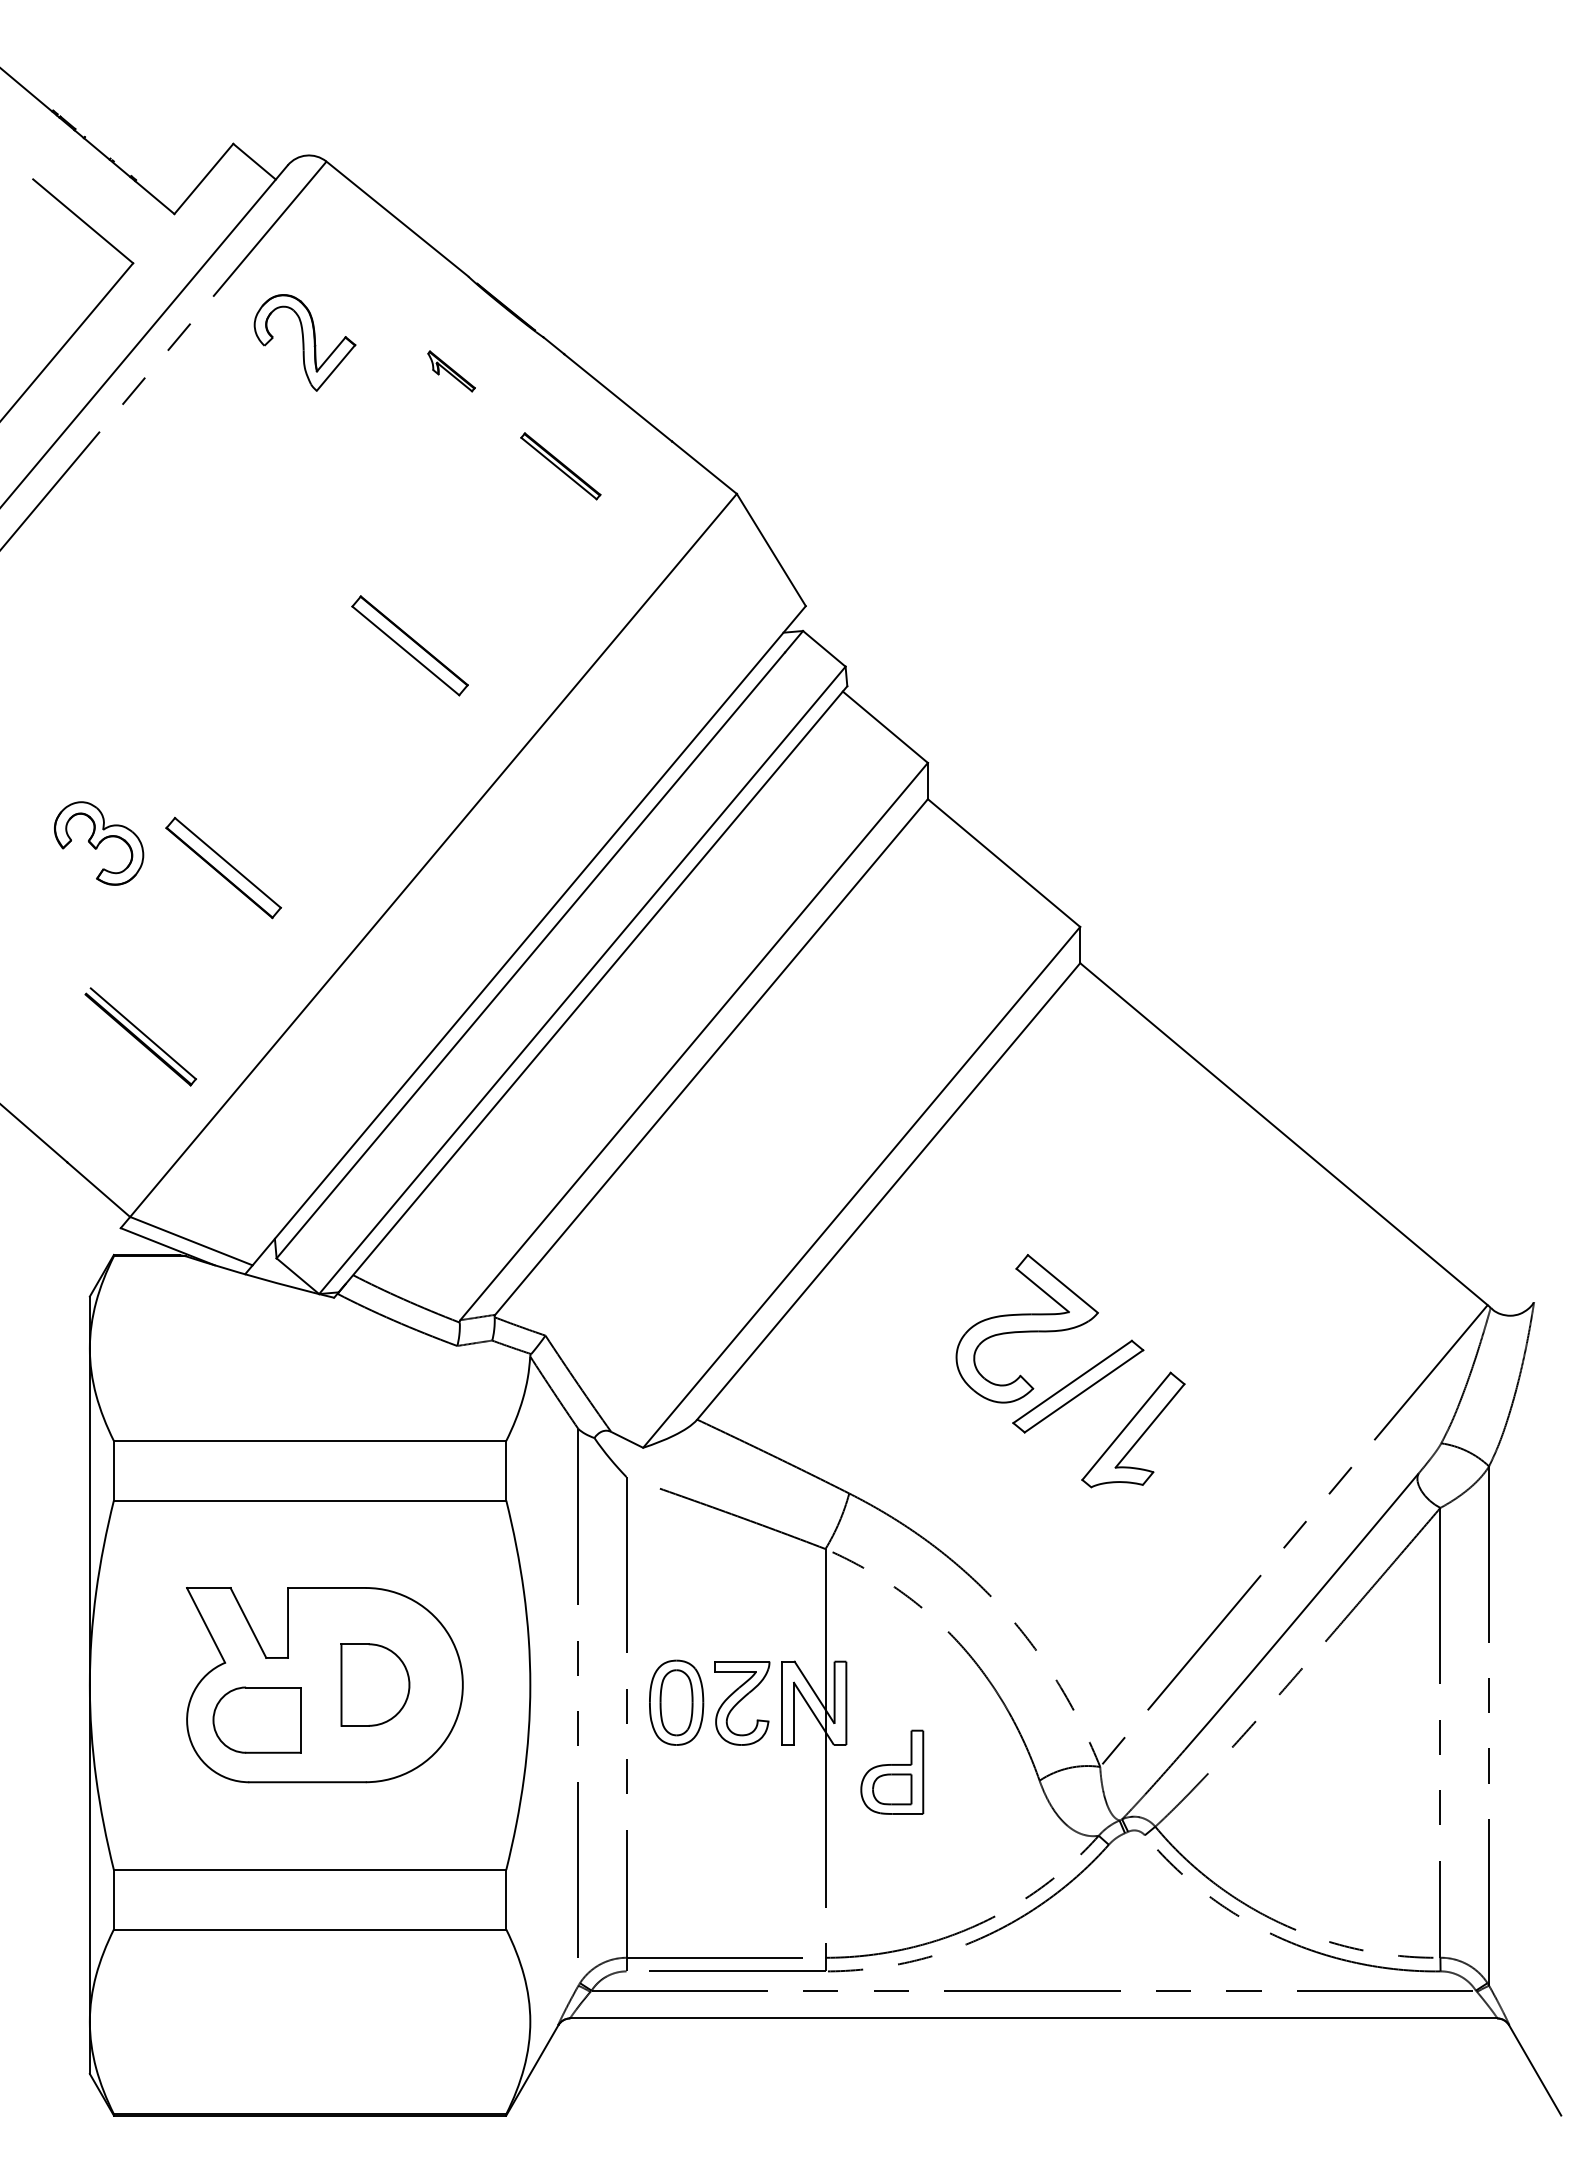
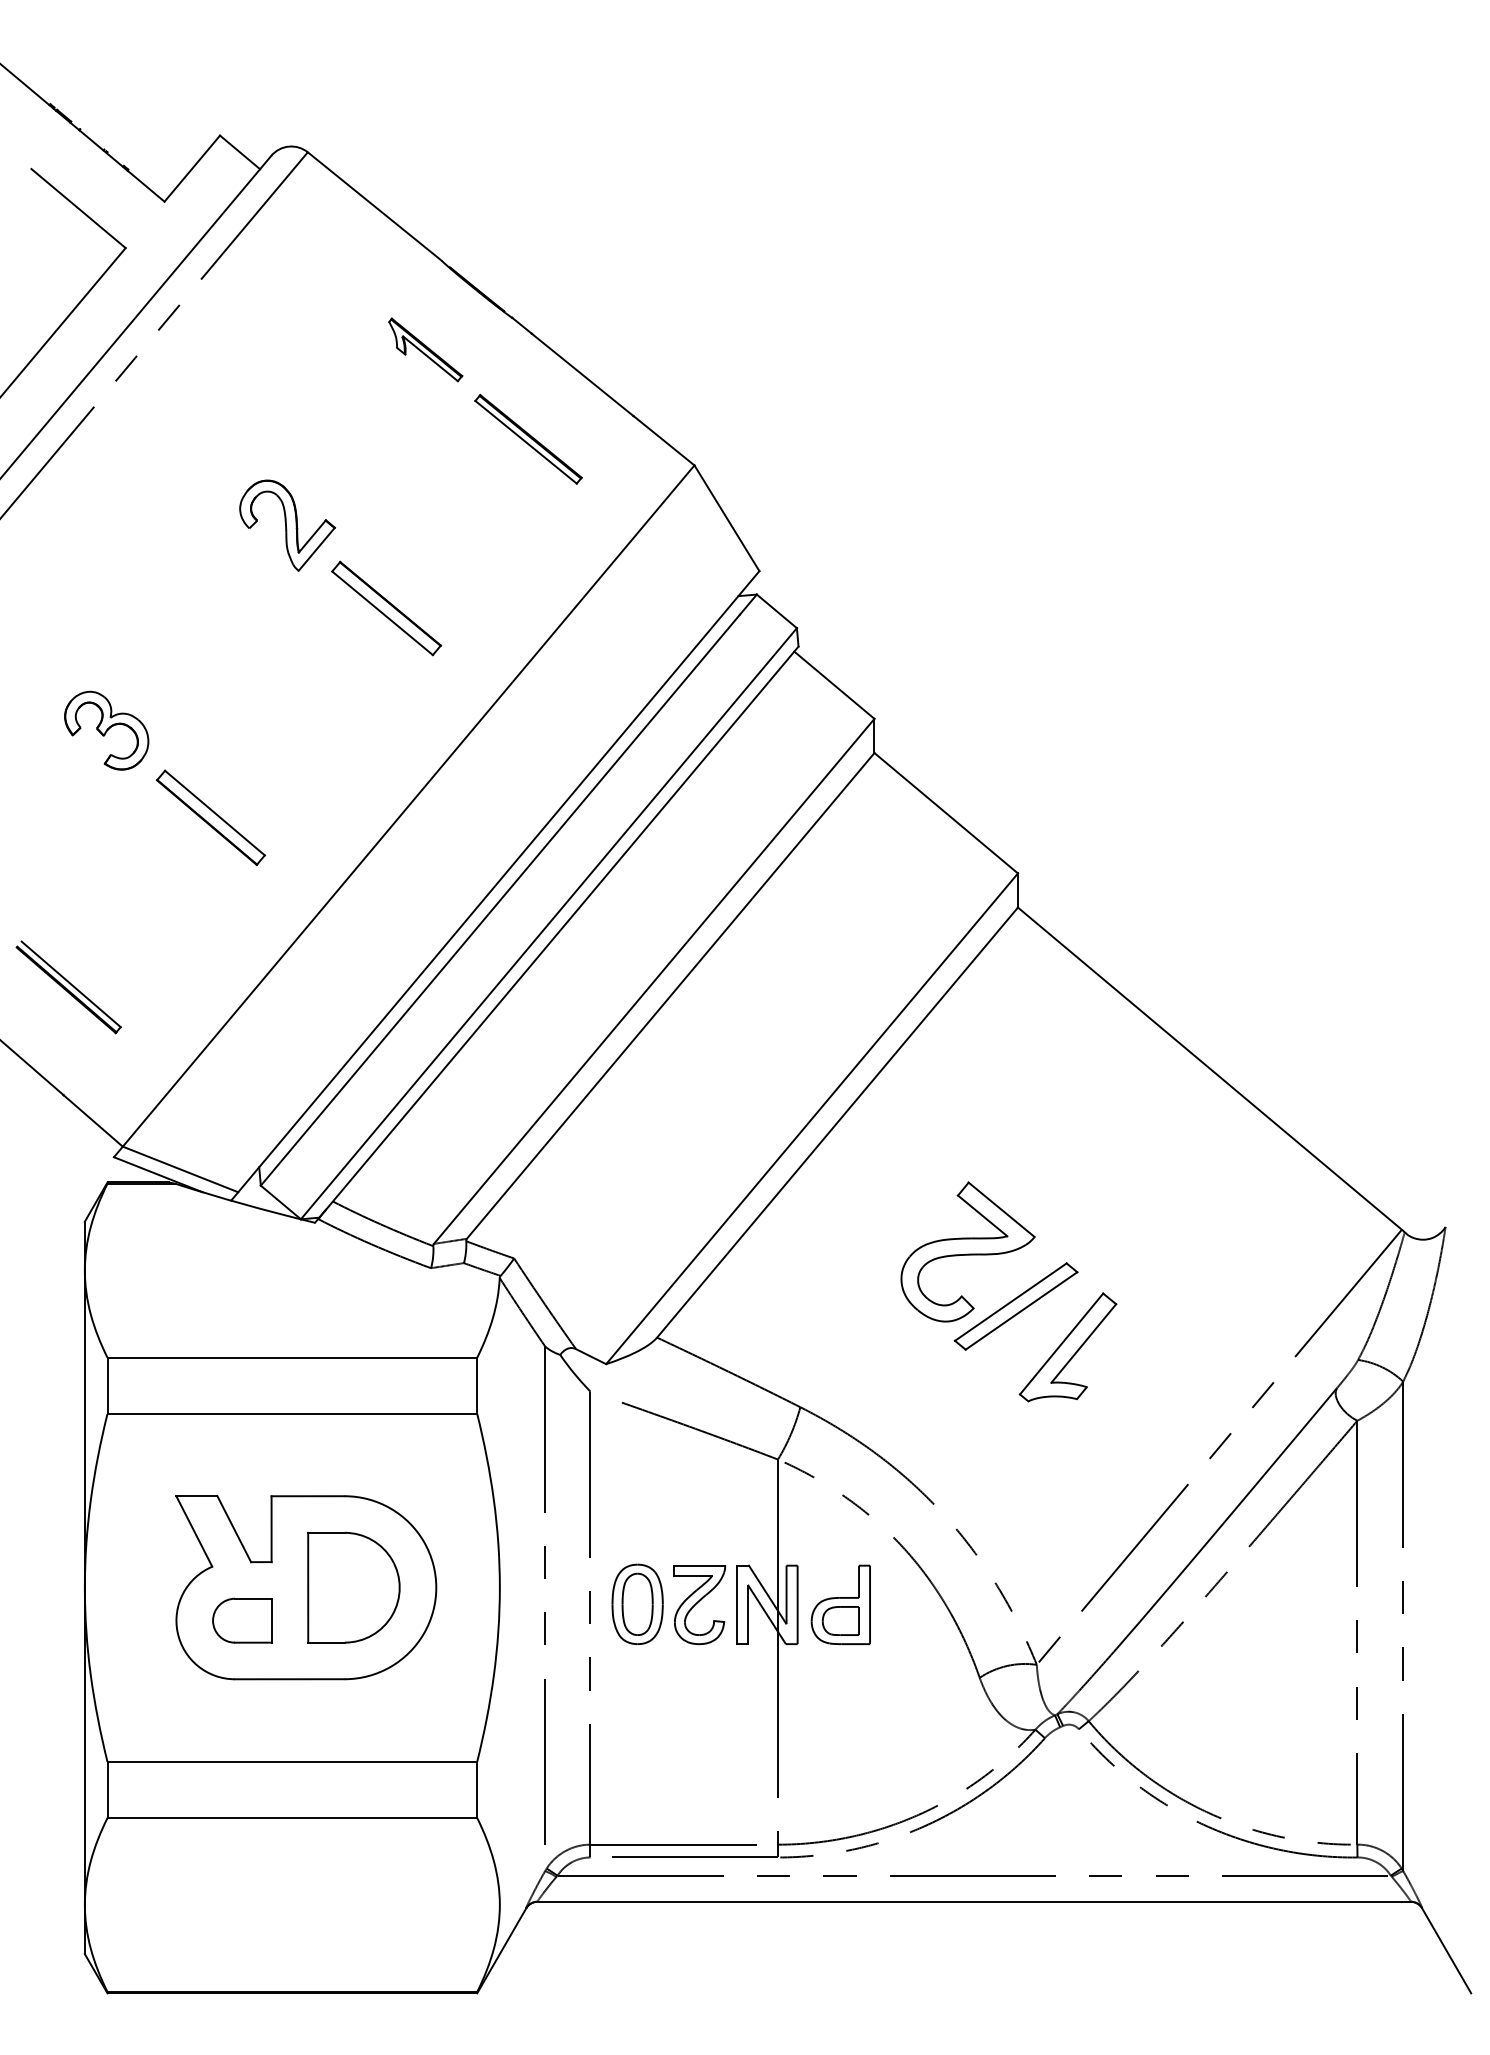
part: (304, 342) -> (287, 525), moved
part: (451, 371) -> (425, 350), size x1.67
part: (560, 466) -> (528, 439), size x1.43
part: (99, 843) -> (107, 730), moved
part: (140, 1036) -> (68, 986), moved
part: (375, 1684) -> (353, 1587), size x1.43
part: (256, 1719) -> (241, 1620), size x0.71
part: (892, 1771) -> (841, 1604), moved

